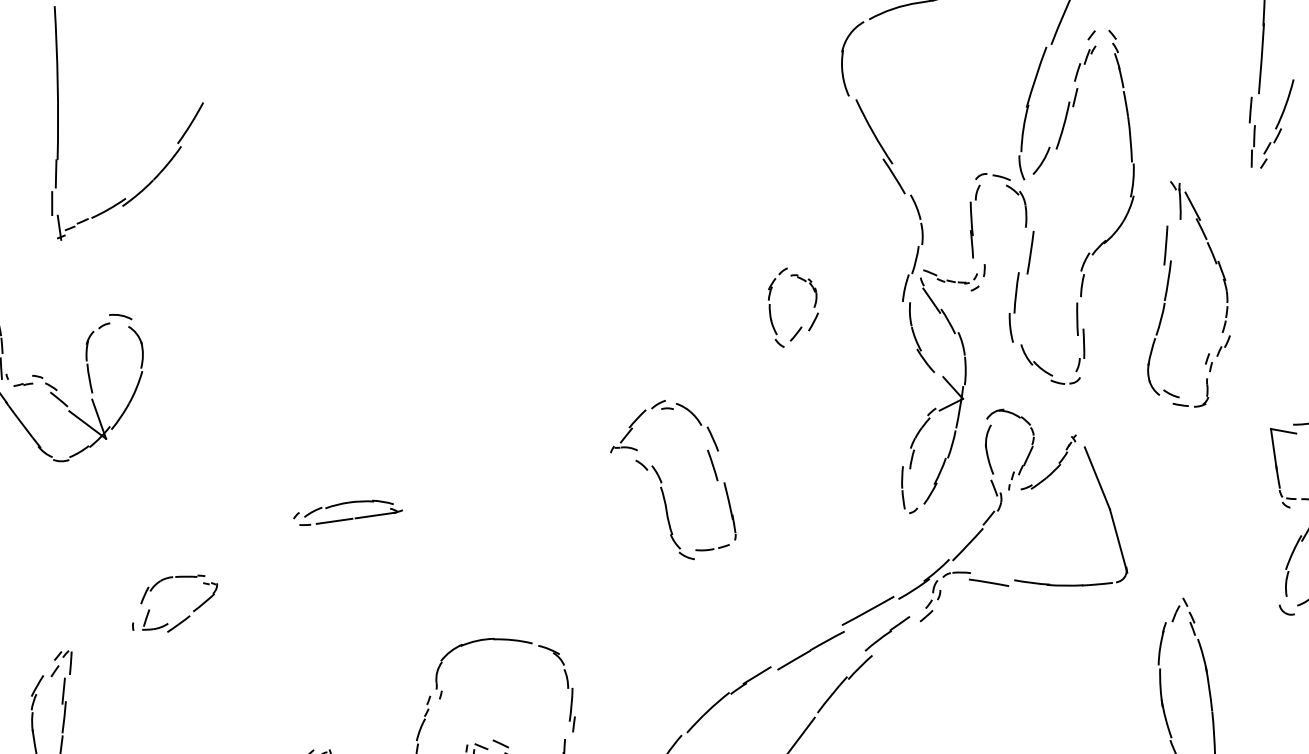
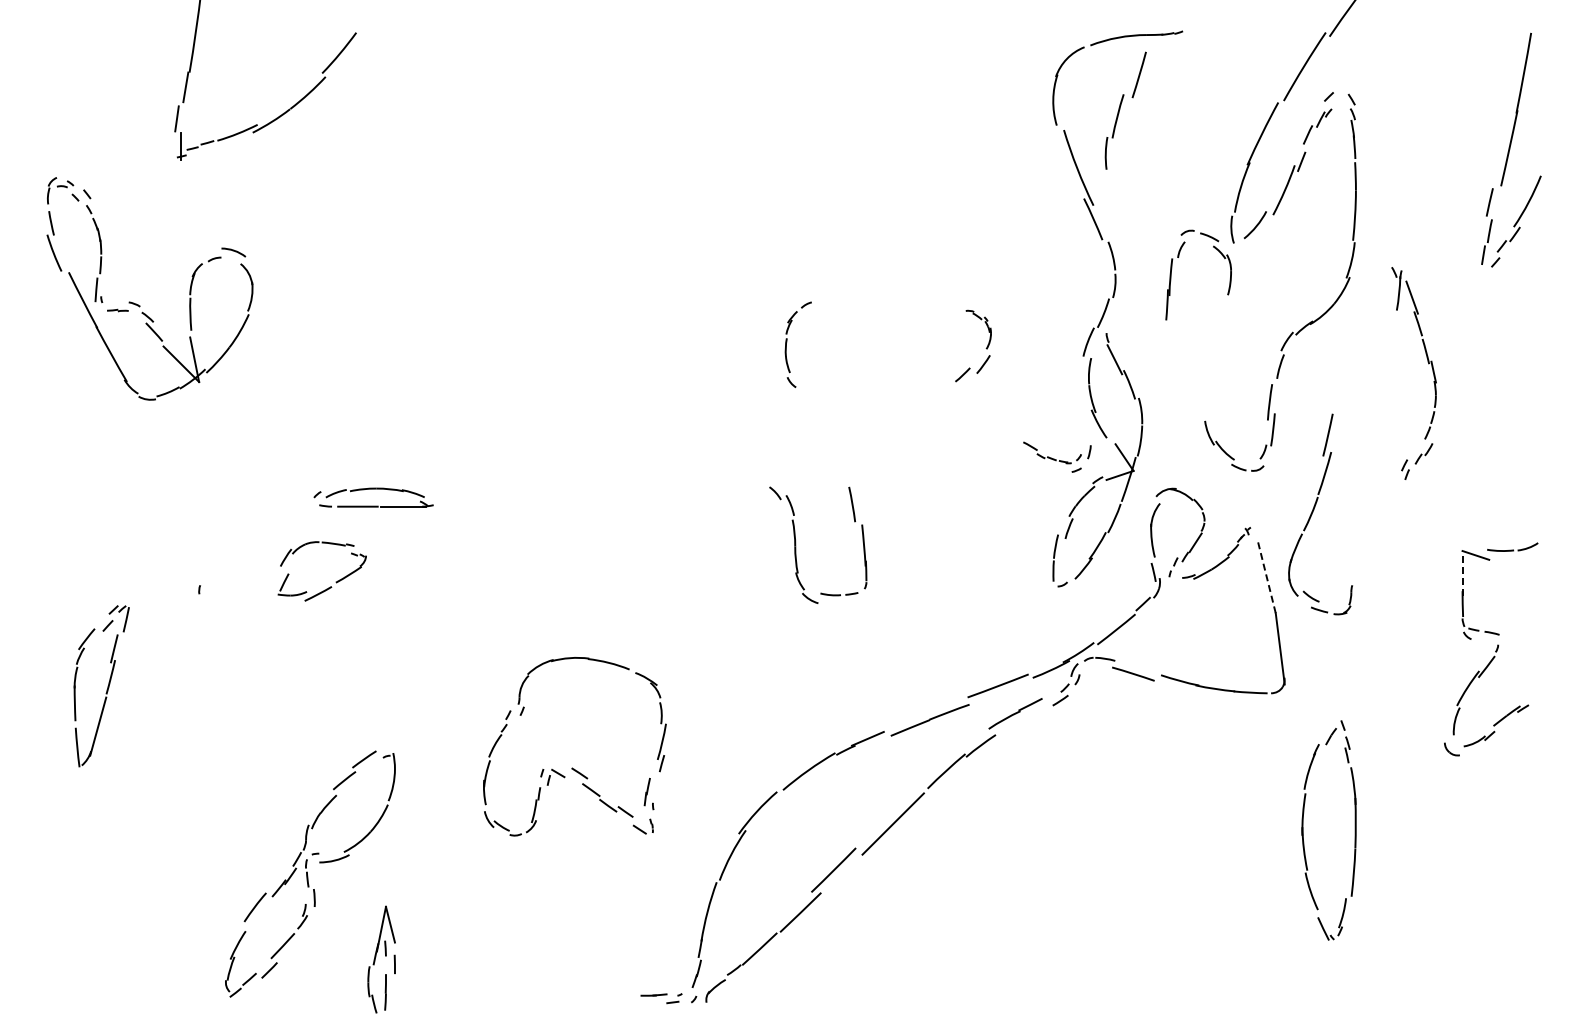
part: (955, 278) -> (1057, 456), moved
part: (1022, 286) -> (1125, 110), moved
part: (770, 307) -> (787, 342), moved
part: (1163, 315) -> (1314, 510), moved
part: (661, 410) -> (805, 436), removed
line: (1273, 448) -> (1462, 572), solid -> dashed
line: (1096, 478) -> (1266, 577), solid -> dashed
part: (346, 503) -> (373, 489), moved
part: (192, 610) -> (335, 581), moved

